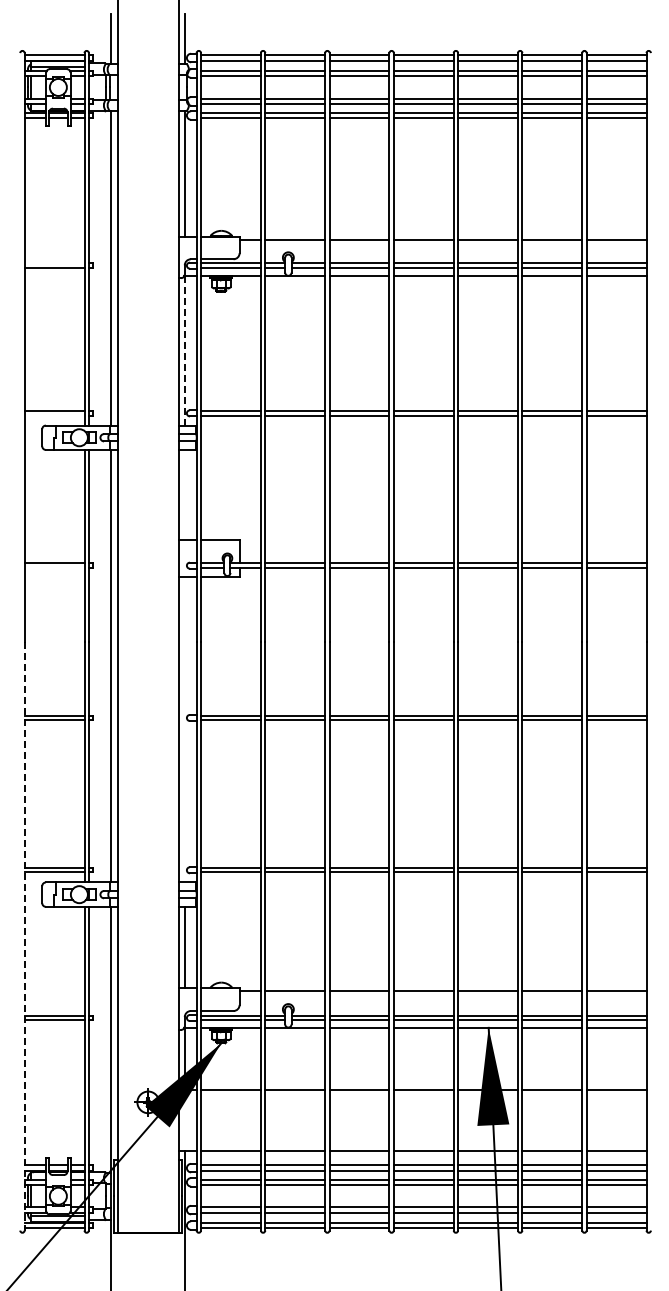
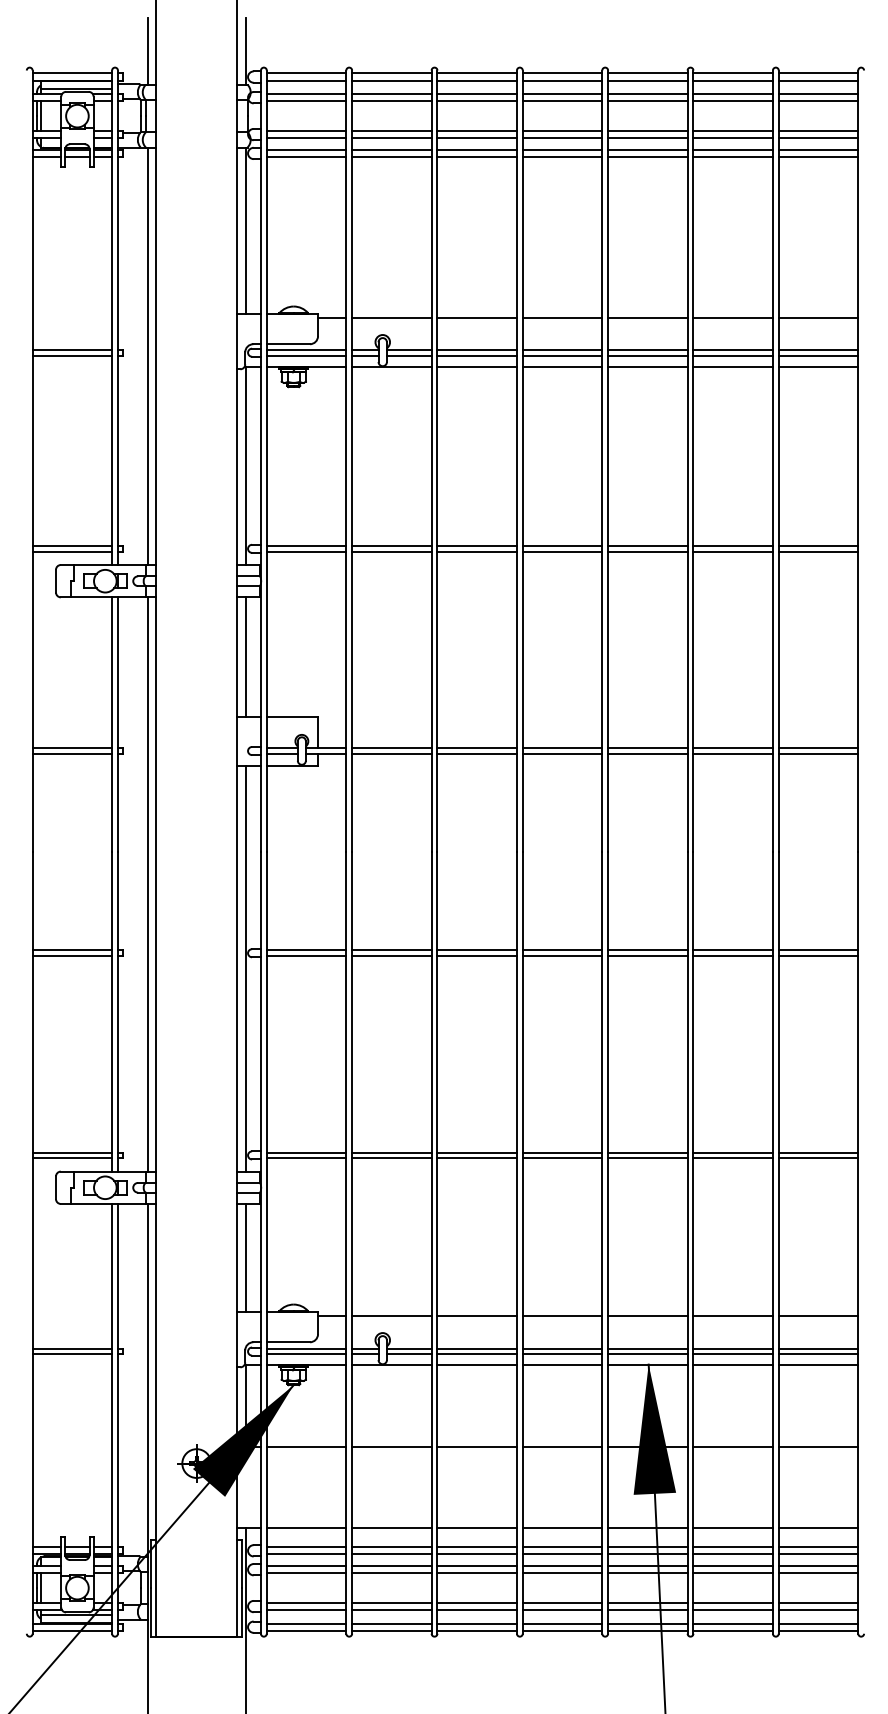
line: (54, 263) -> (72, 349), added
line: (185, 350) -> (246, 465), dashed -> solid
line: (54, 415) -> (72, 551), added
line: (185, 494) -> (246, 656), added
line: (54, 567) -> (72, 753), added
line: (185, 729) -> (246, 968), added
line: (24, 936) -> (32, 1243), dashed -> solid

